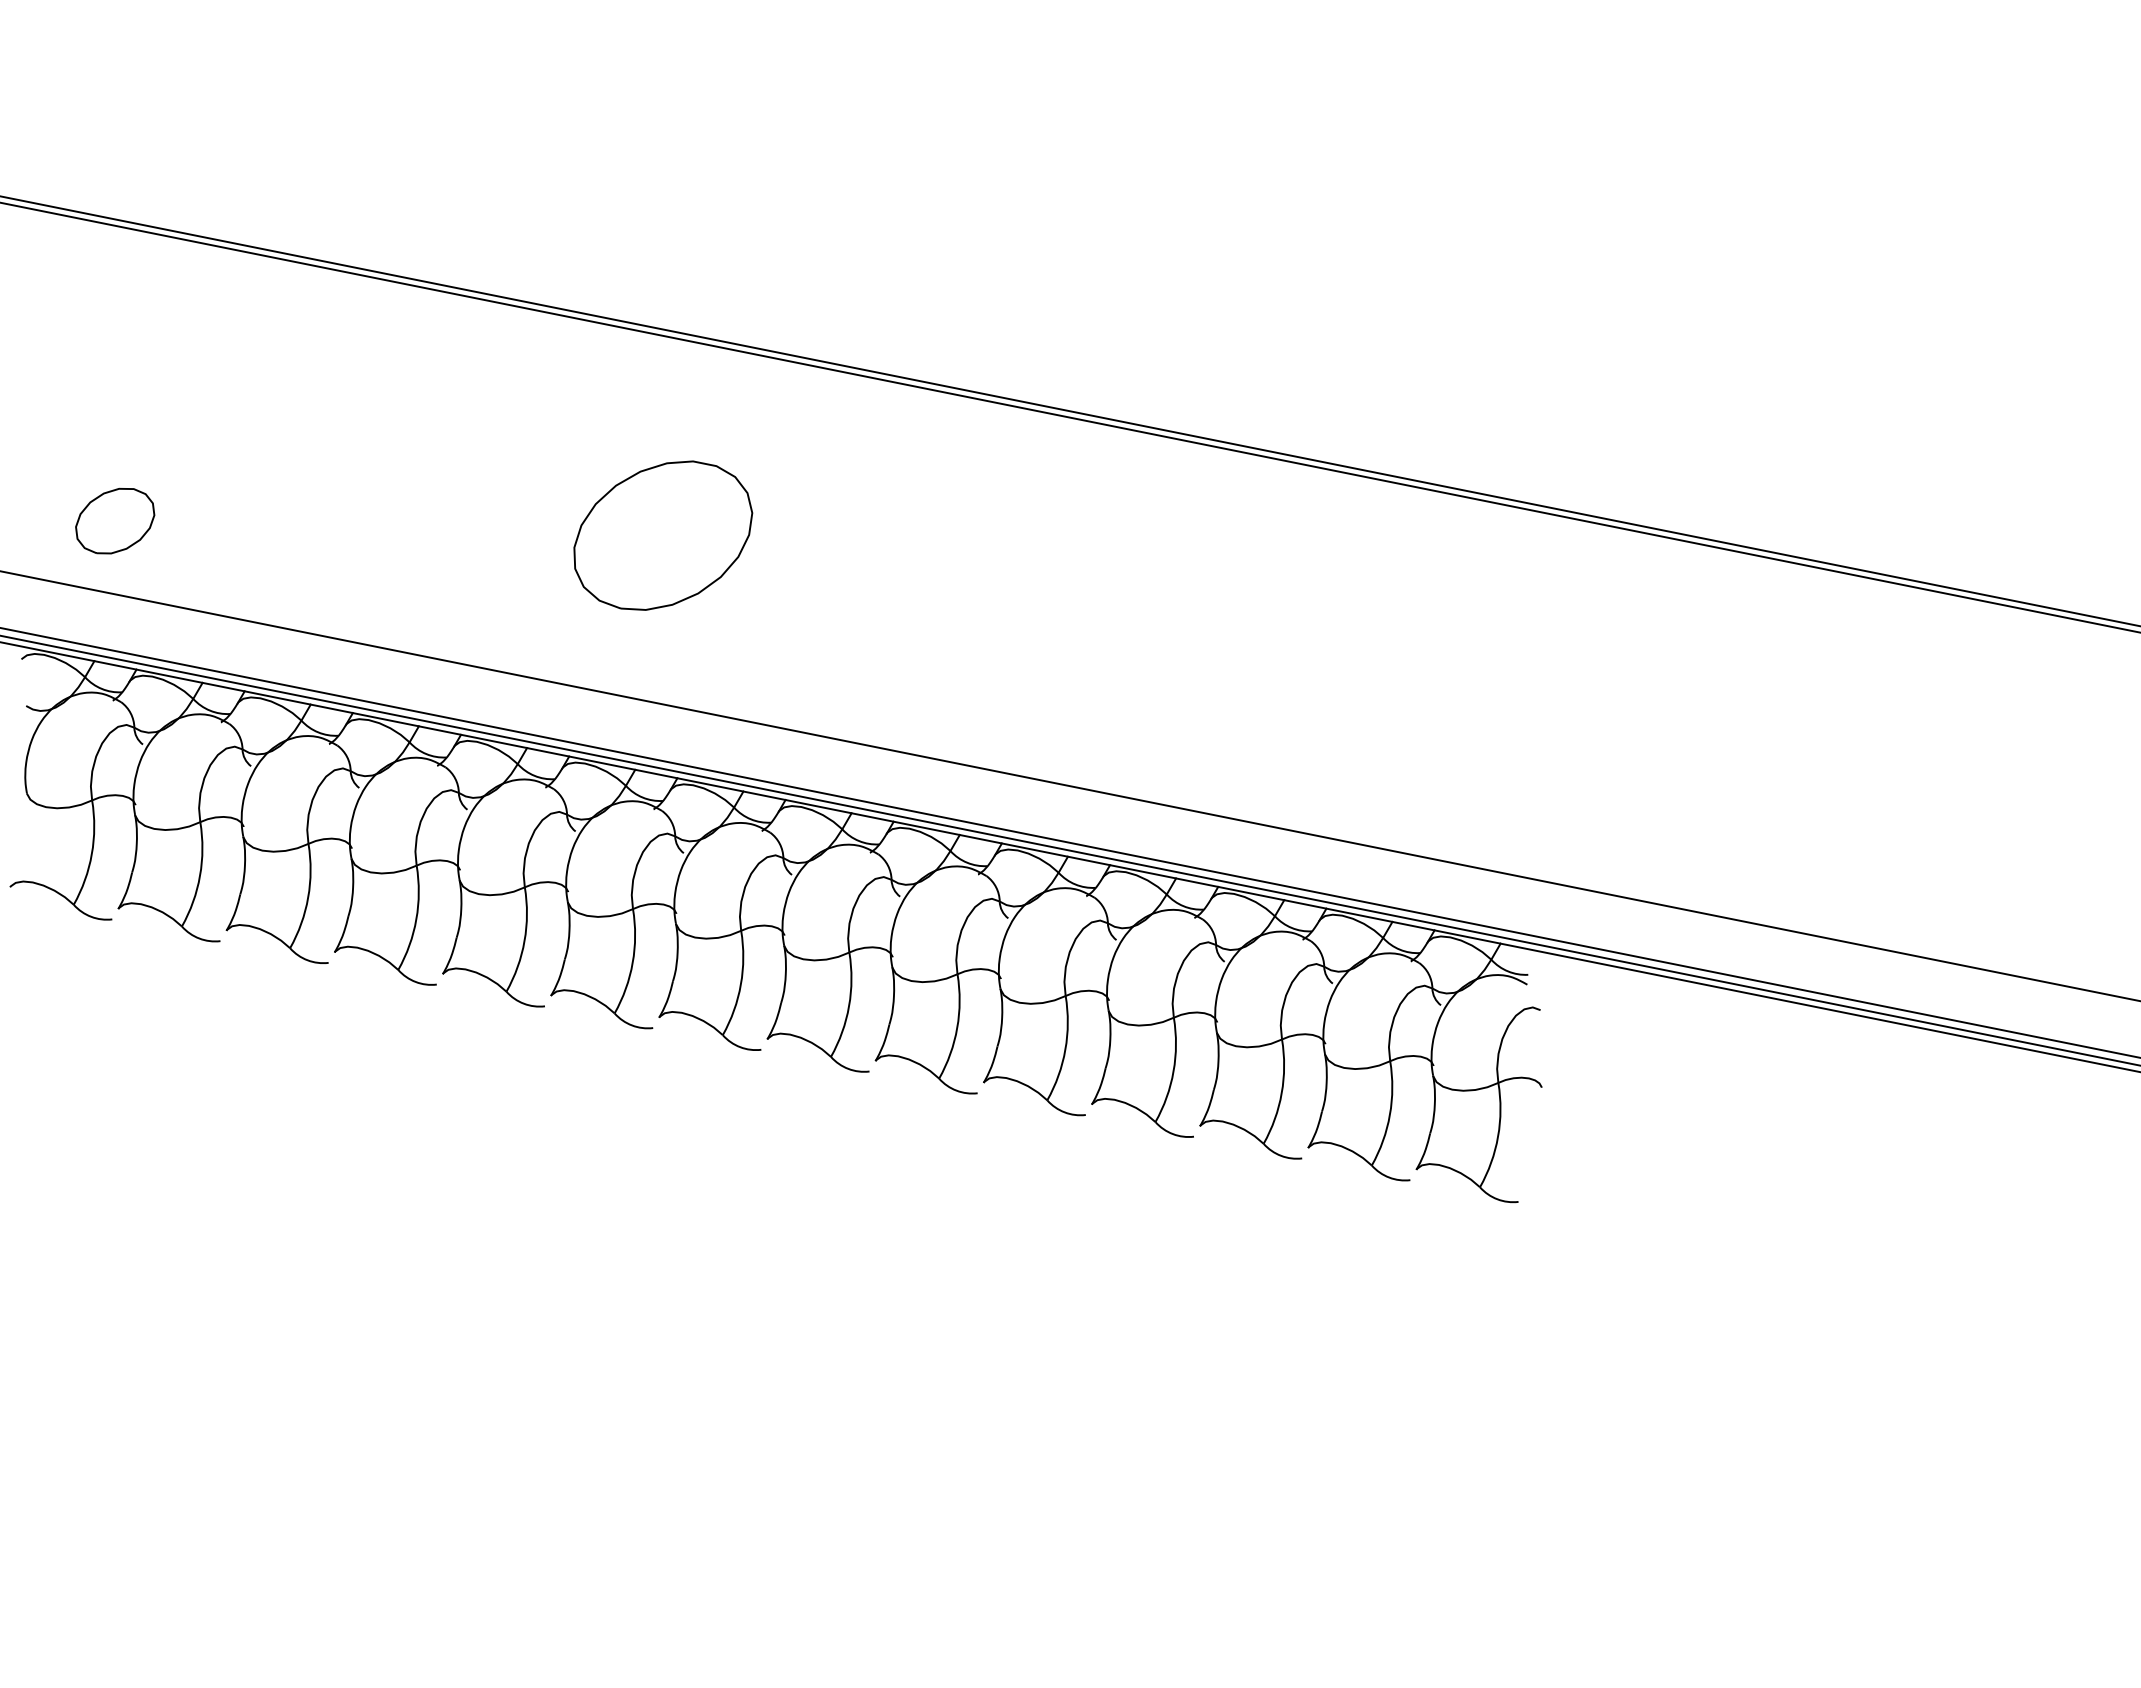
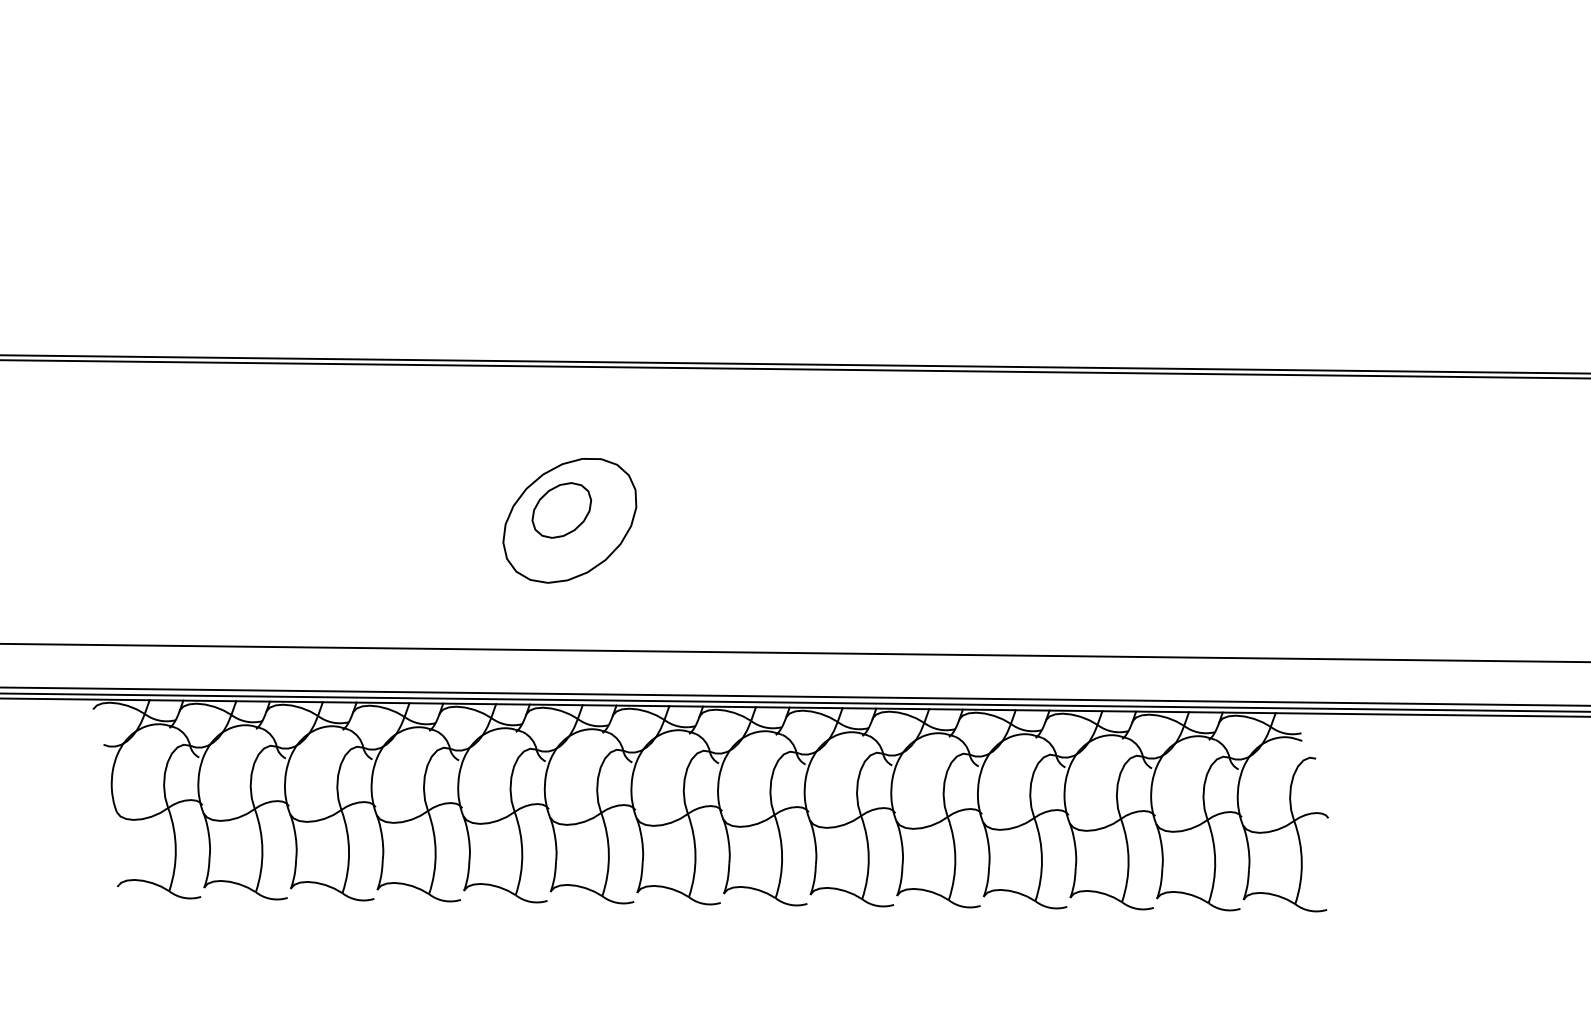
part: (115, 520) -> (561, 509), moved

